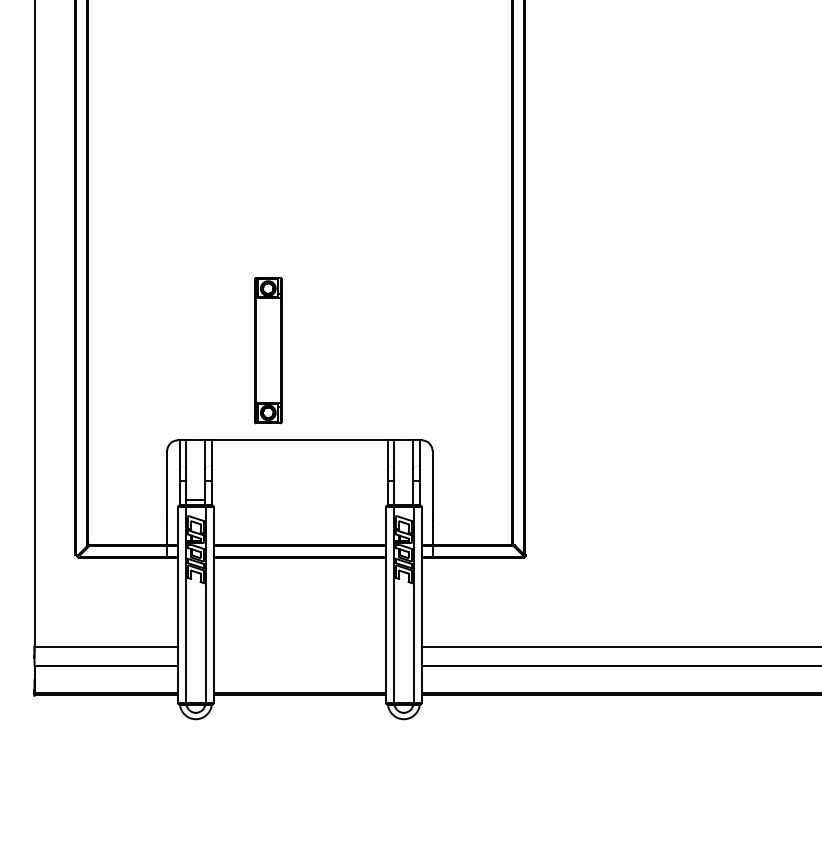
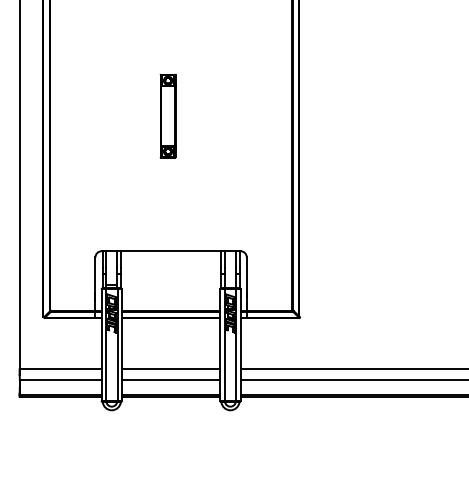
part: (267, 351) -> (167, 116), moved
line: (300, 645) -> (171, 368), added
line: (300, 665) -> (171, 379), added

